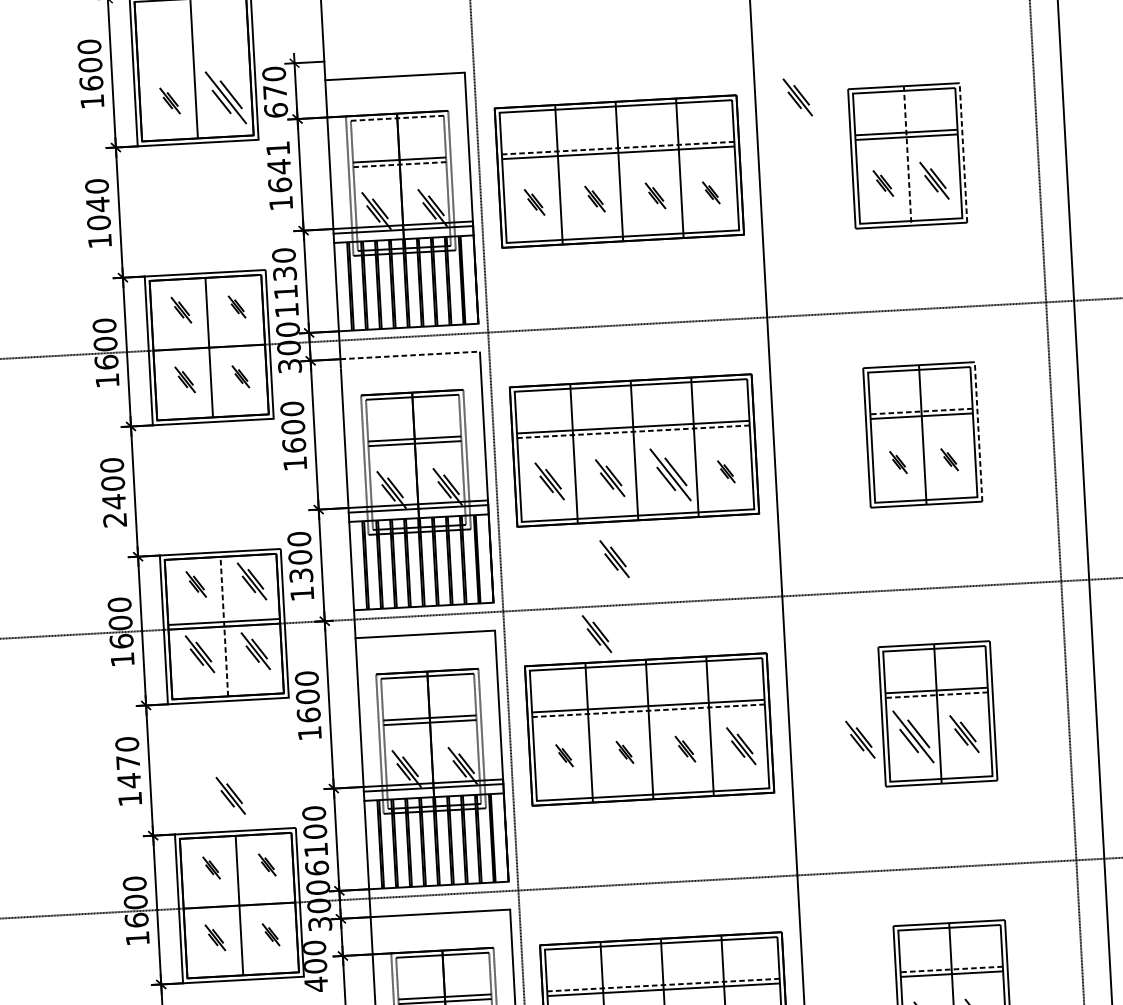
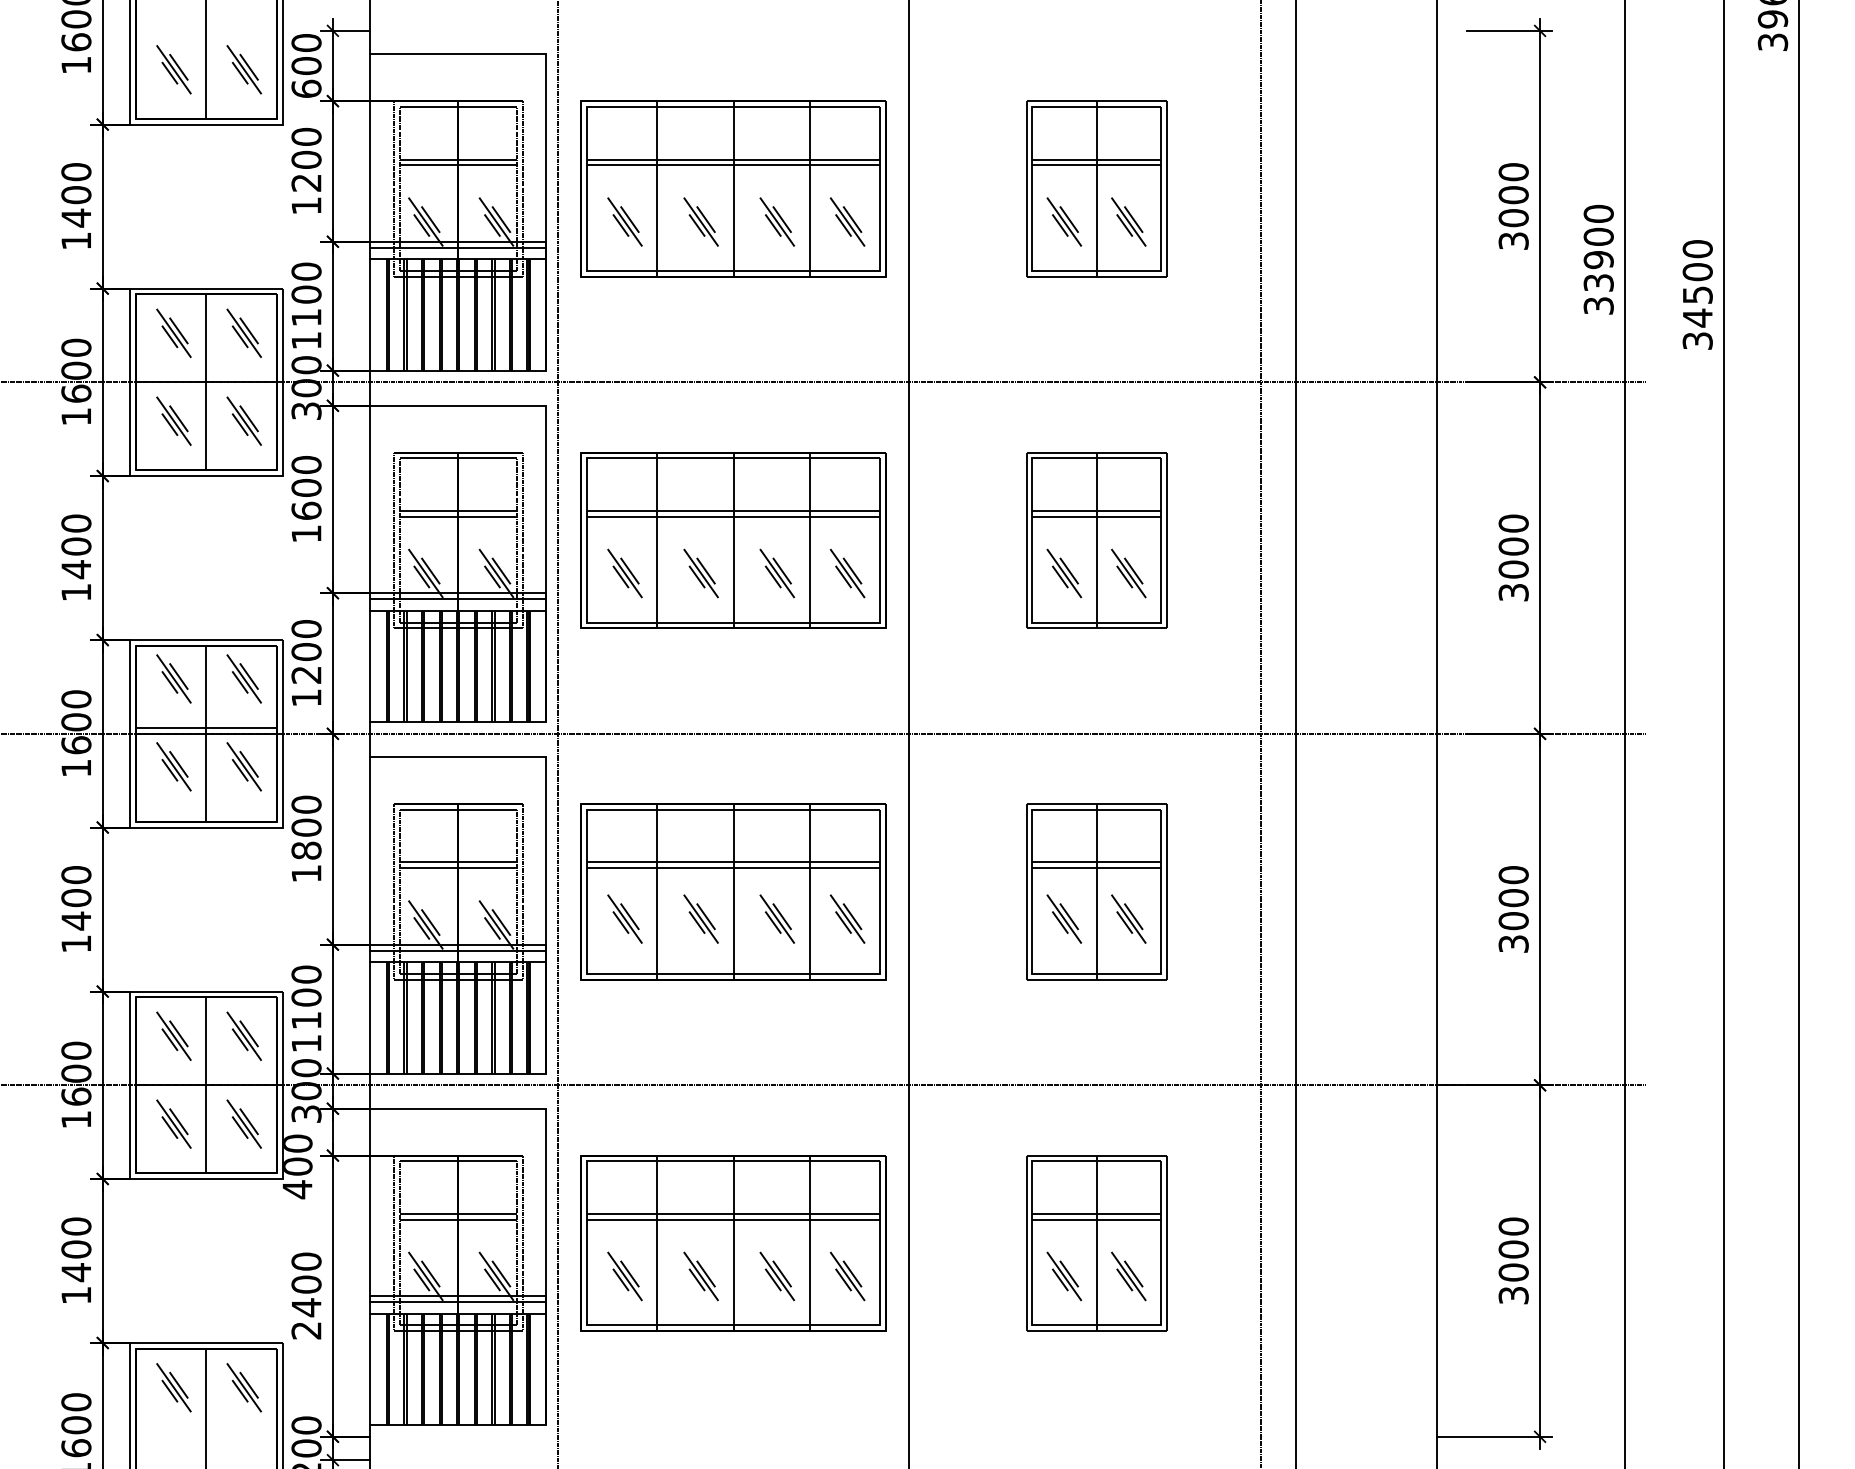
text: (275, 92) -> (306, 66), 670 -> 600
part: (225, 97) -> (243, 69), size x0.71
part: (797, 97) -> (962, 107), removed
part: (169, 100) -> (173, 69), size x1.43
line: (397, 118) -> (458, 107), dashed -> solid
line: (618, 148) -> (733, 159), dashed -> solid
line: (963, 153) -> (1167, 189), dashed -> solid
line: (907, 156) -> (1096, 189), dashed -> solid
line: (400, 164) -> (458, 165), dashed -> solid
text: (279, 166) -> (306, 159), 1641 -> 1200
part: (883, 183) -> (1064, 221), size x1.43
part: (711, 192) -> (847, 221), size x1.67
part: (655, 195) -> (777, 221), size x1.43
part: (594, 198) -> (700, 221), size x1.43
part: (534, 202) -> (624, 221), size x1.43
text: (98, 213) -> (76, 206), 1040 -> 1400
text: (284, 273) -> (306, 294), 1130 -> 1100
part: (236, 306) -> (243, 332), size x1.67
part: (181, 310) -> (173, 333), size x1.43
line: (410, 355) -> (458, 405), dashed -> solid
part: (240, 376) -> (243, 420), size x1.67
part: (184, 379) -> (173, 420), size x1.43
line: (921, 411) -> (1096, 511), dashed -> solid
line: (633, 431) -> (733, 516), dashed -> solid
line: (978, 431) -> (1167, 540), dashed -> solid
part: (949, 459) -> (1128, 573), size x1.67
part: (898, 462) -> (1064, 573), size x1.67
part: (726, 471) -> (847, 573), size x1.67
part: (670, 474) -> (777, 573), size x0.71
text: (114, 520) -> (75, 592), 2400 -> 1400
part: (614, 559) -> (700, 675), removed
text: (301, 575) -> (306, 674), 1300 -> 1200
part: (195, 584) -> (173, 678), size x1.43
line: (224, 626) -> (206, 733), dashed -> solid
part: (596, 634) -> (673, 768), removed
line: (936, 695) -> (1096, 868), dashed -> solid
line: (648, 710) -> (733, 868), dashed -> solid
text: (308, 714) -> (306, 850), 1600 -> 1800
part: (912, 736) -> (1063, 918), size x0.71
part: (860, 739) -> (997, 918), removed
part: (684, 748) -> (776, 918), size x1.43
part: (624, 751) -> (700, 918), size x1.67
part: (564, 755) -> (624, 918), size x1.67
text: (128, 762) -> (76, 898), 1470 -> 1400
part: (230, 795) -> (202, 946), removed
part: (266, 864) -> (243, 1035), size x1.67
part: (211, 867) -> (173, 1035), size x1.67
text: (317, 868) -> (306, 1043), 6100 -> 1100
part: (270, 934) -> (243, 1123), size x1.67
part: (214, 937) -> (173, 1123), size x1.43
line: (951, 969) -> (1096, 1213), dashed -> solid
line: (663, 984) -> (733, 1213), dashed -> solid

